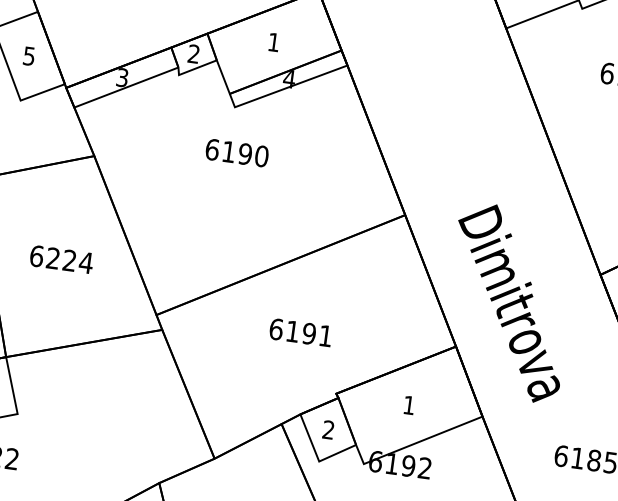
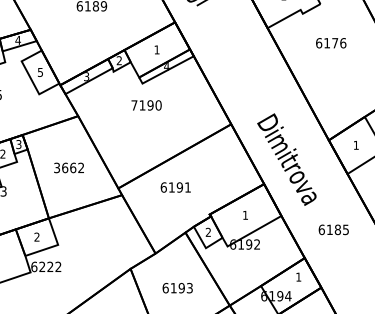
text: (212, 149) -> (134, 105), 6190 -> 7190
text: (62, 258) -> (69, 167), 6224 -> 3662
text: (300, 332) -> (175, 187), moved

